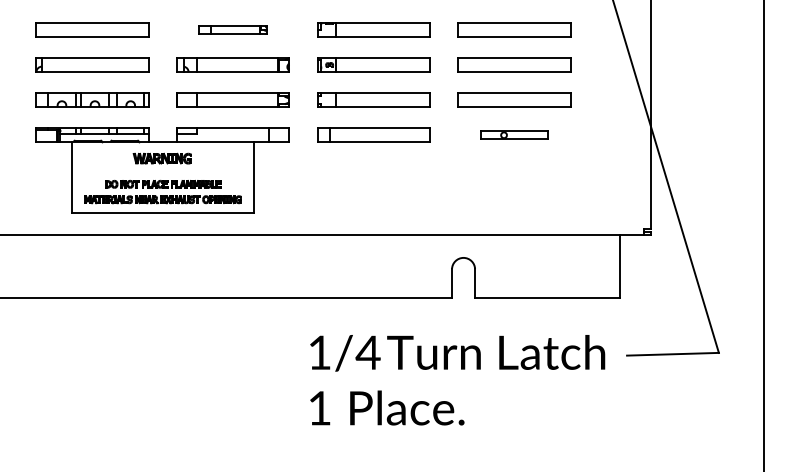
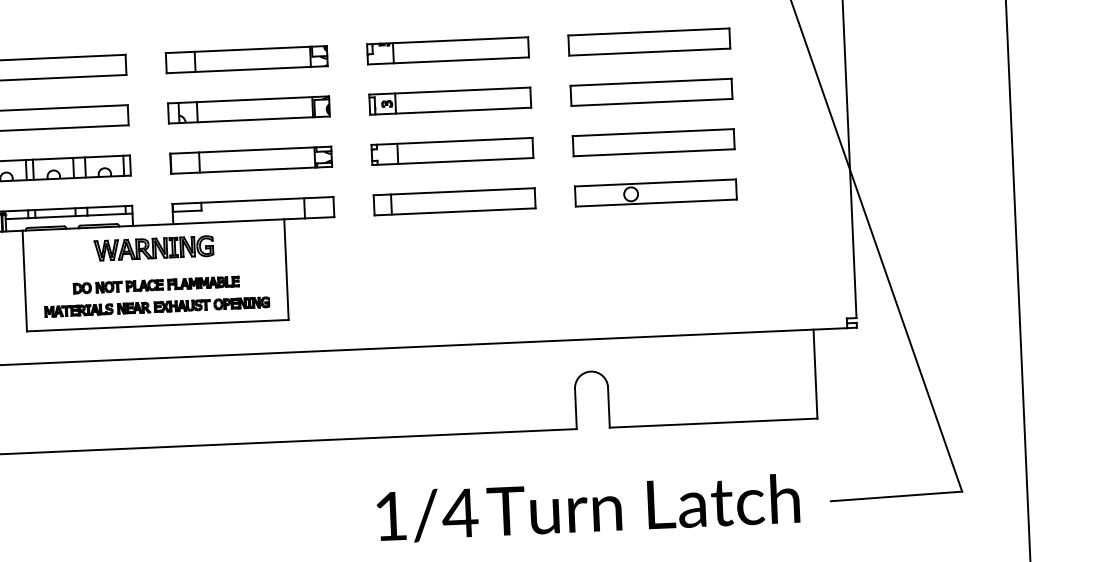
part: (232, 29) -> (245, 59), size x1.67
part: (514, 134) -> (656, 191), size x1.67
part: (162, 158) -> (153, 248), size x1.43

